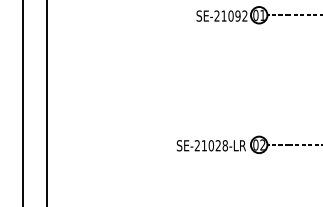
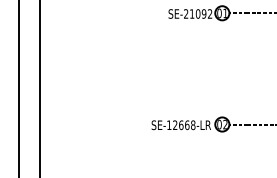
text: (208, 146) -> (178, 125), SE-21028-LR -> SE-12668-LR

